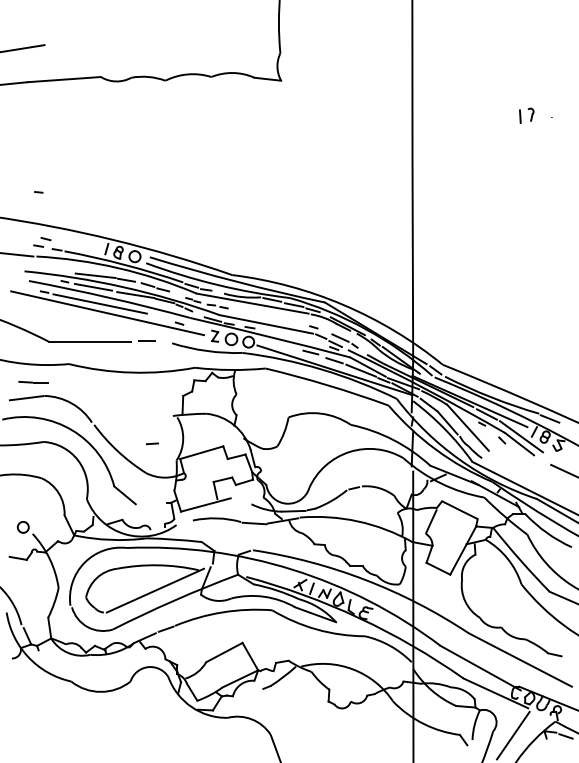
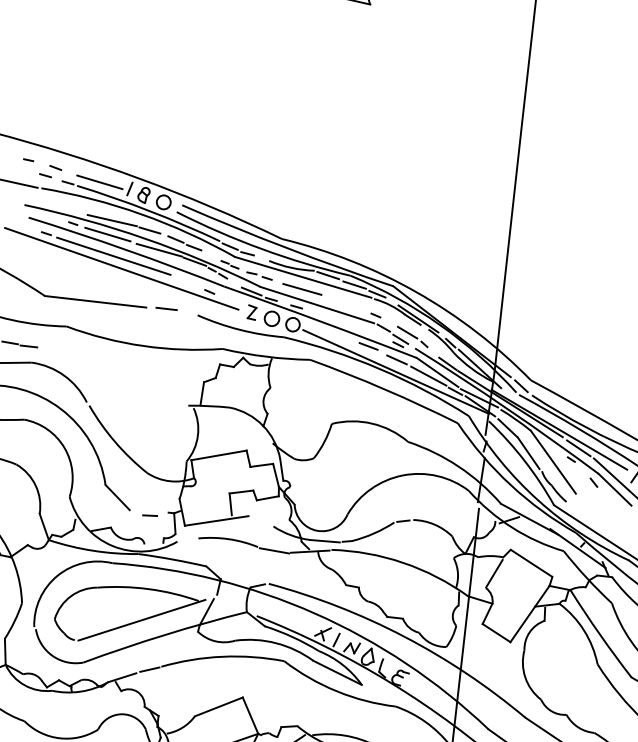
line: (38, 192) -> (28, 160), moved
line: (81, 246) -> (98, 182), added
line: (252, 312) -> (301, 288), added
line: (152, 443) -> (150, 515), moved

